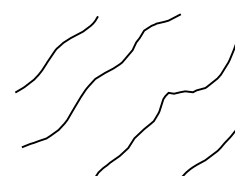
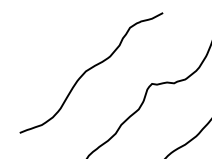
curve: (54, 53) -> (49, 48), removed

